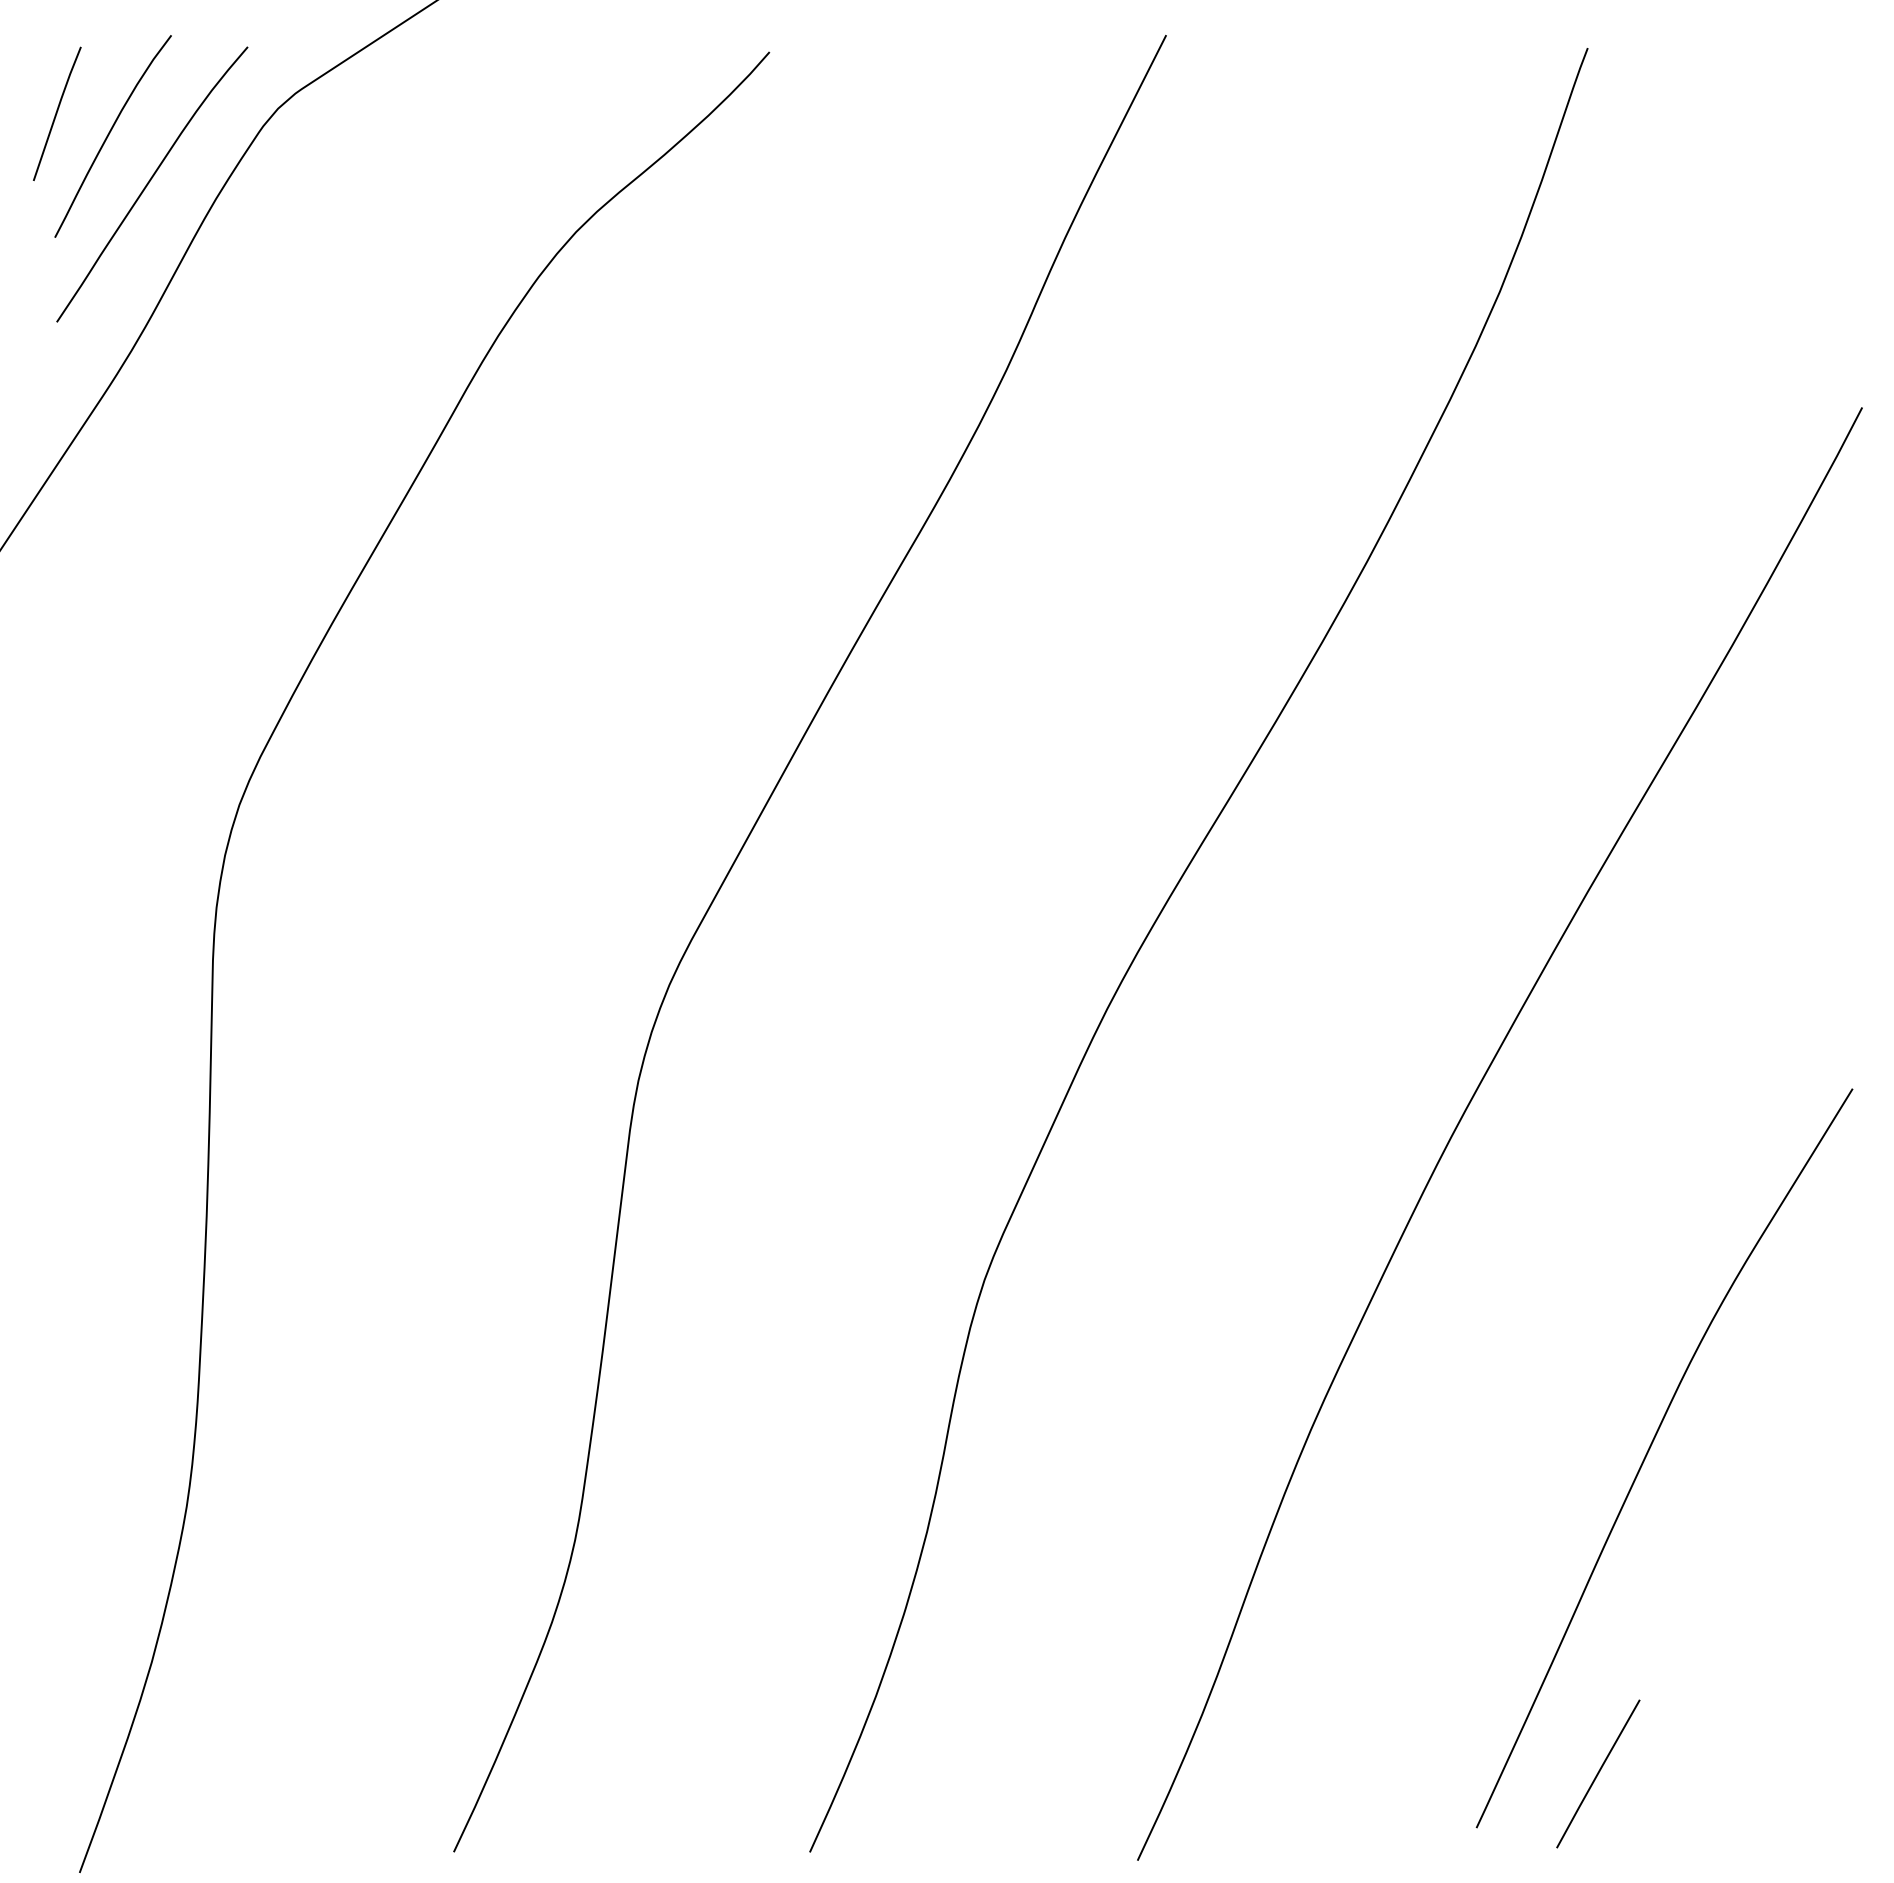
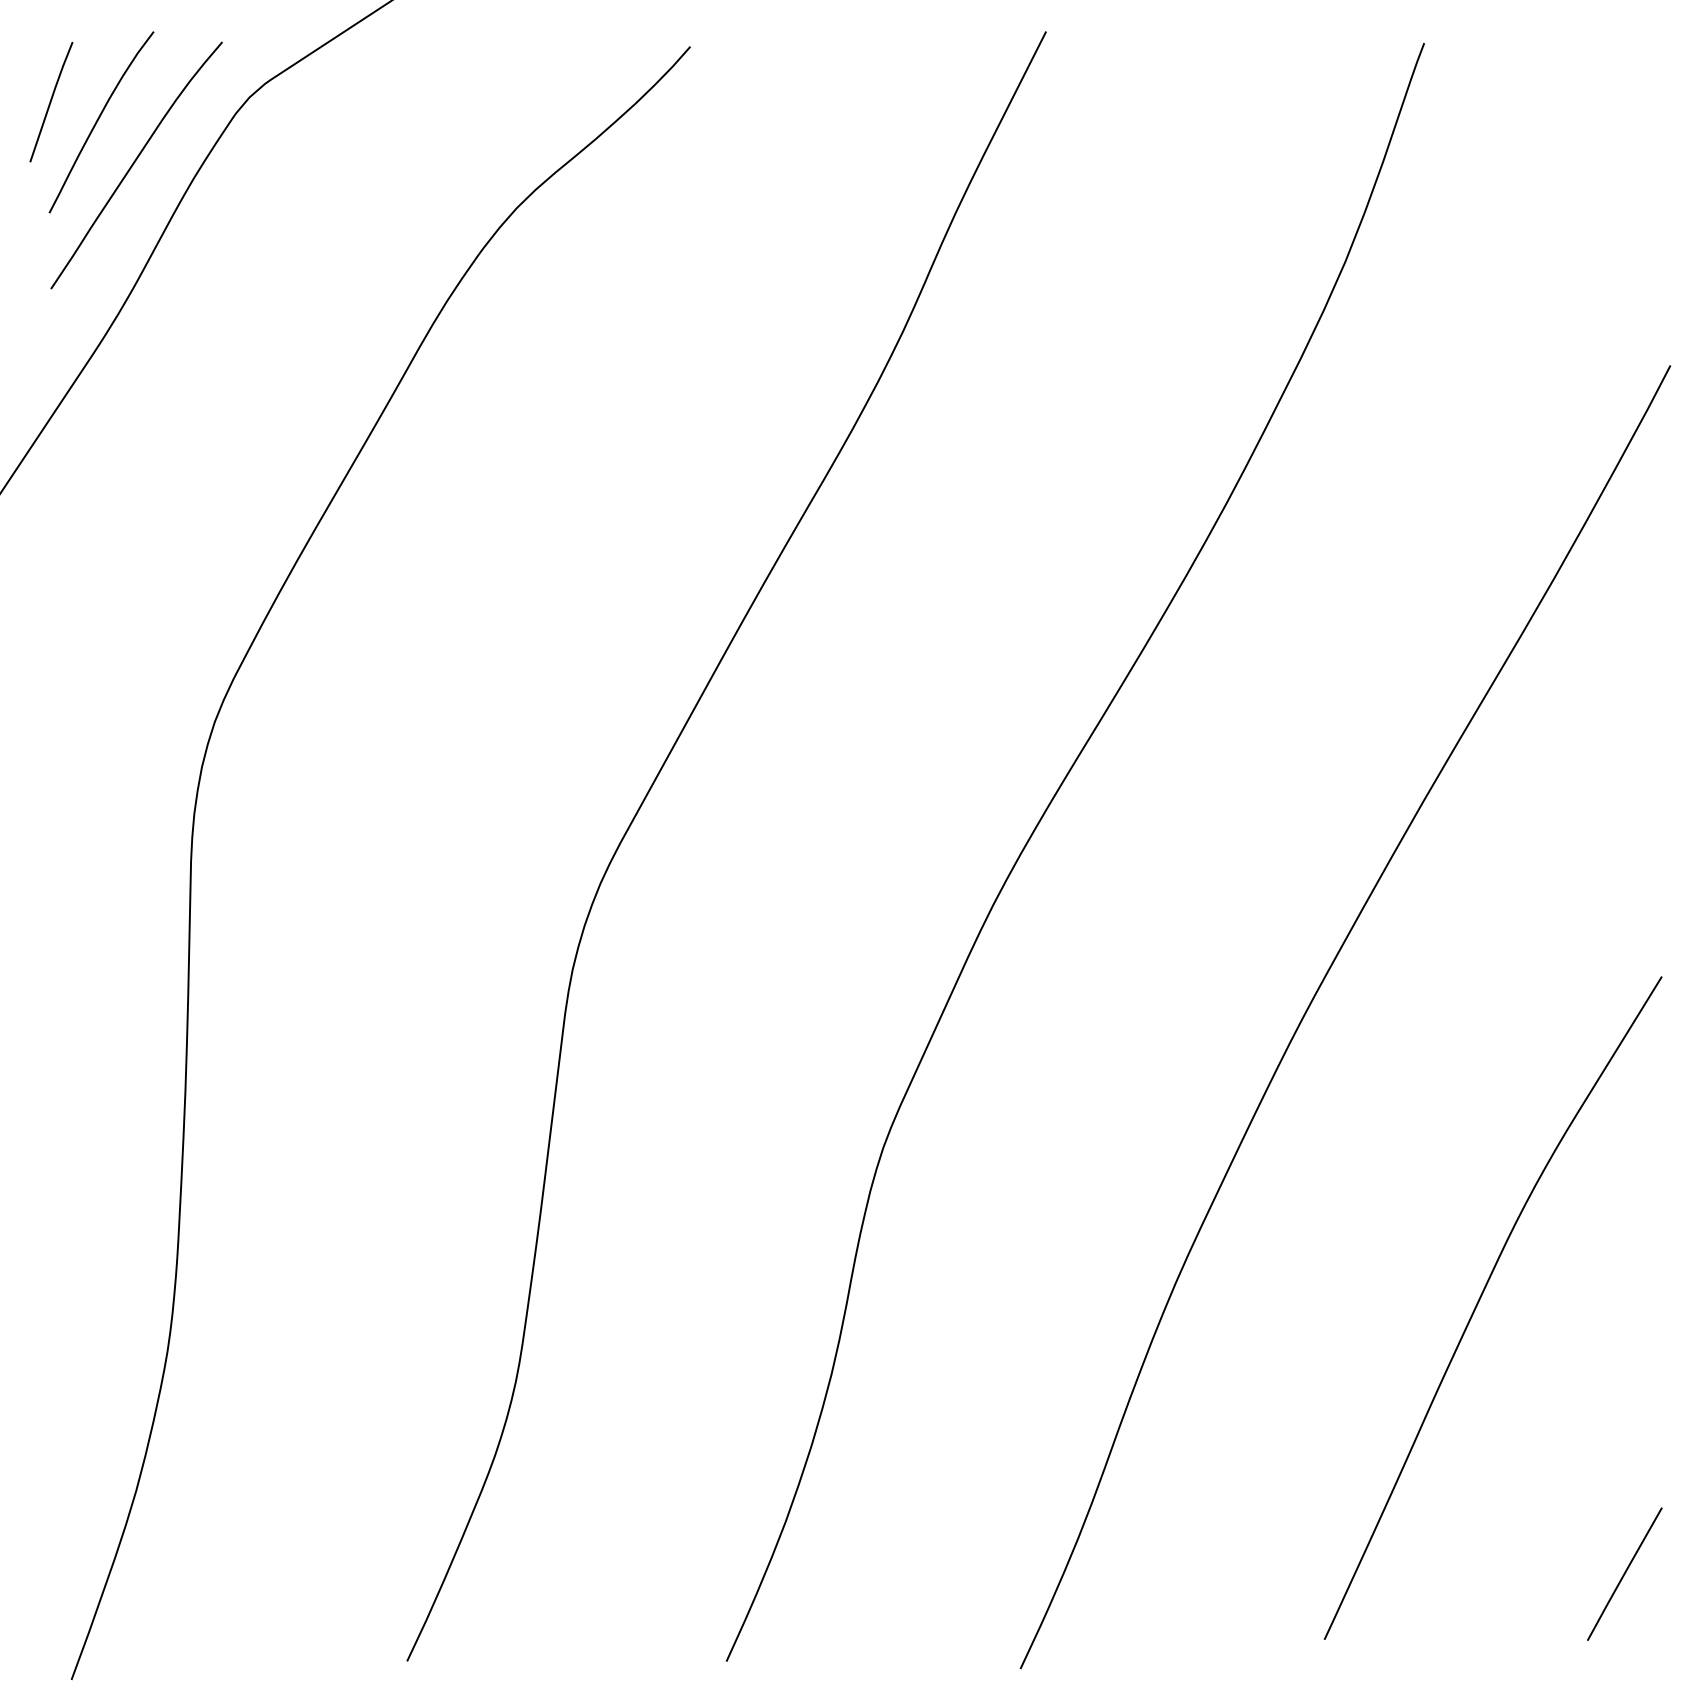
line: (1598, 1773) -> (1624, 1573), moved

